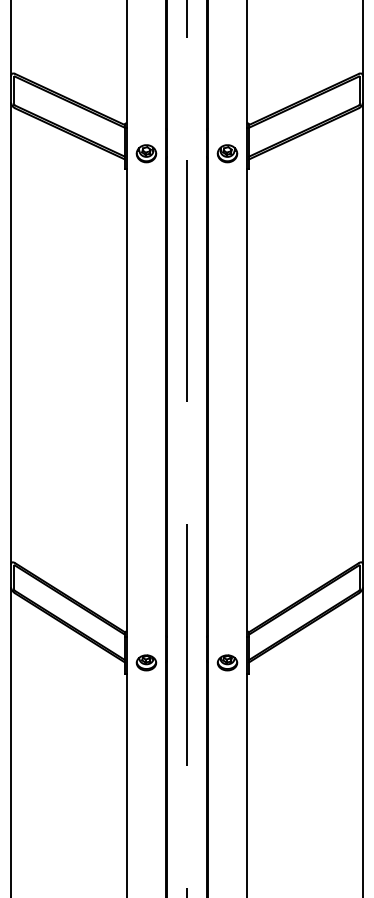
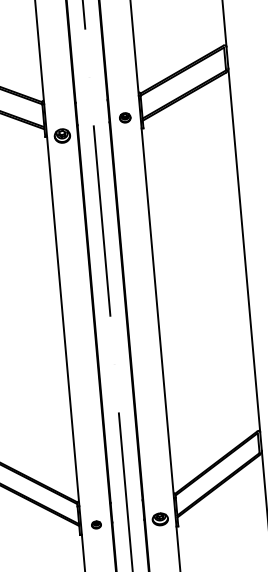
part: (146, 153) -> (62, 135), moved
part: (227, 153) -> (125, 117), size x0.7
part: (146, 662) -> (96, 524), size x0.6

